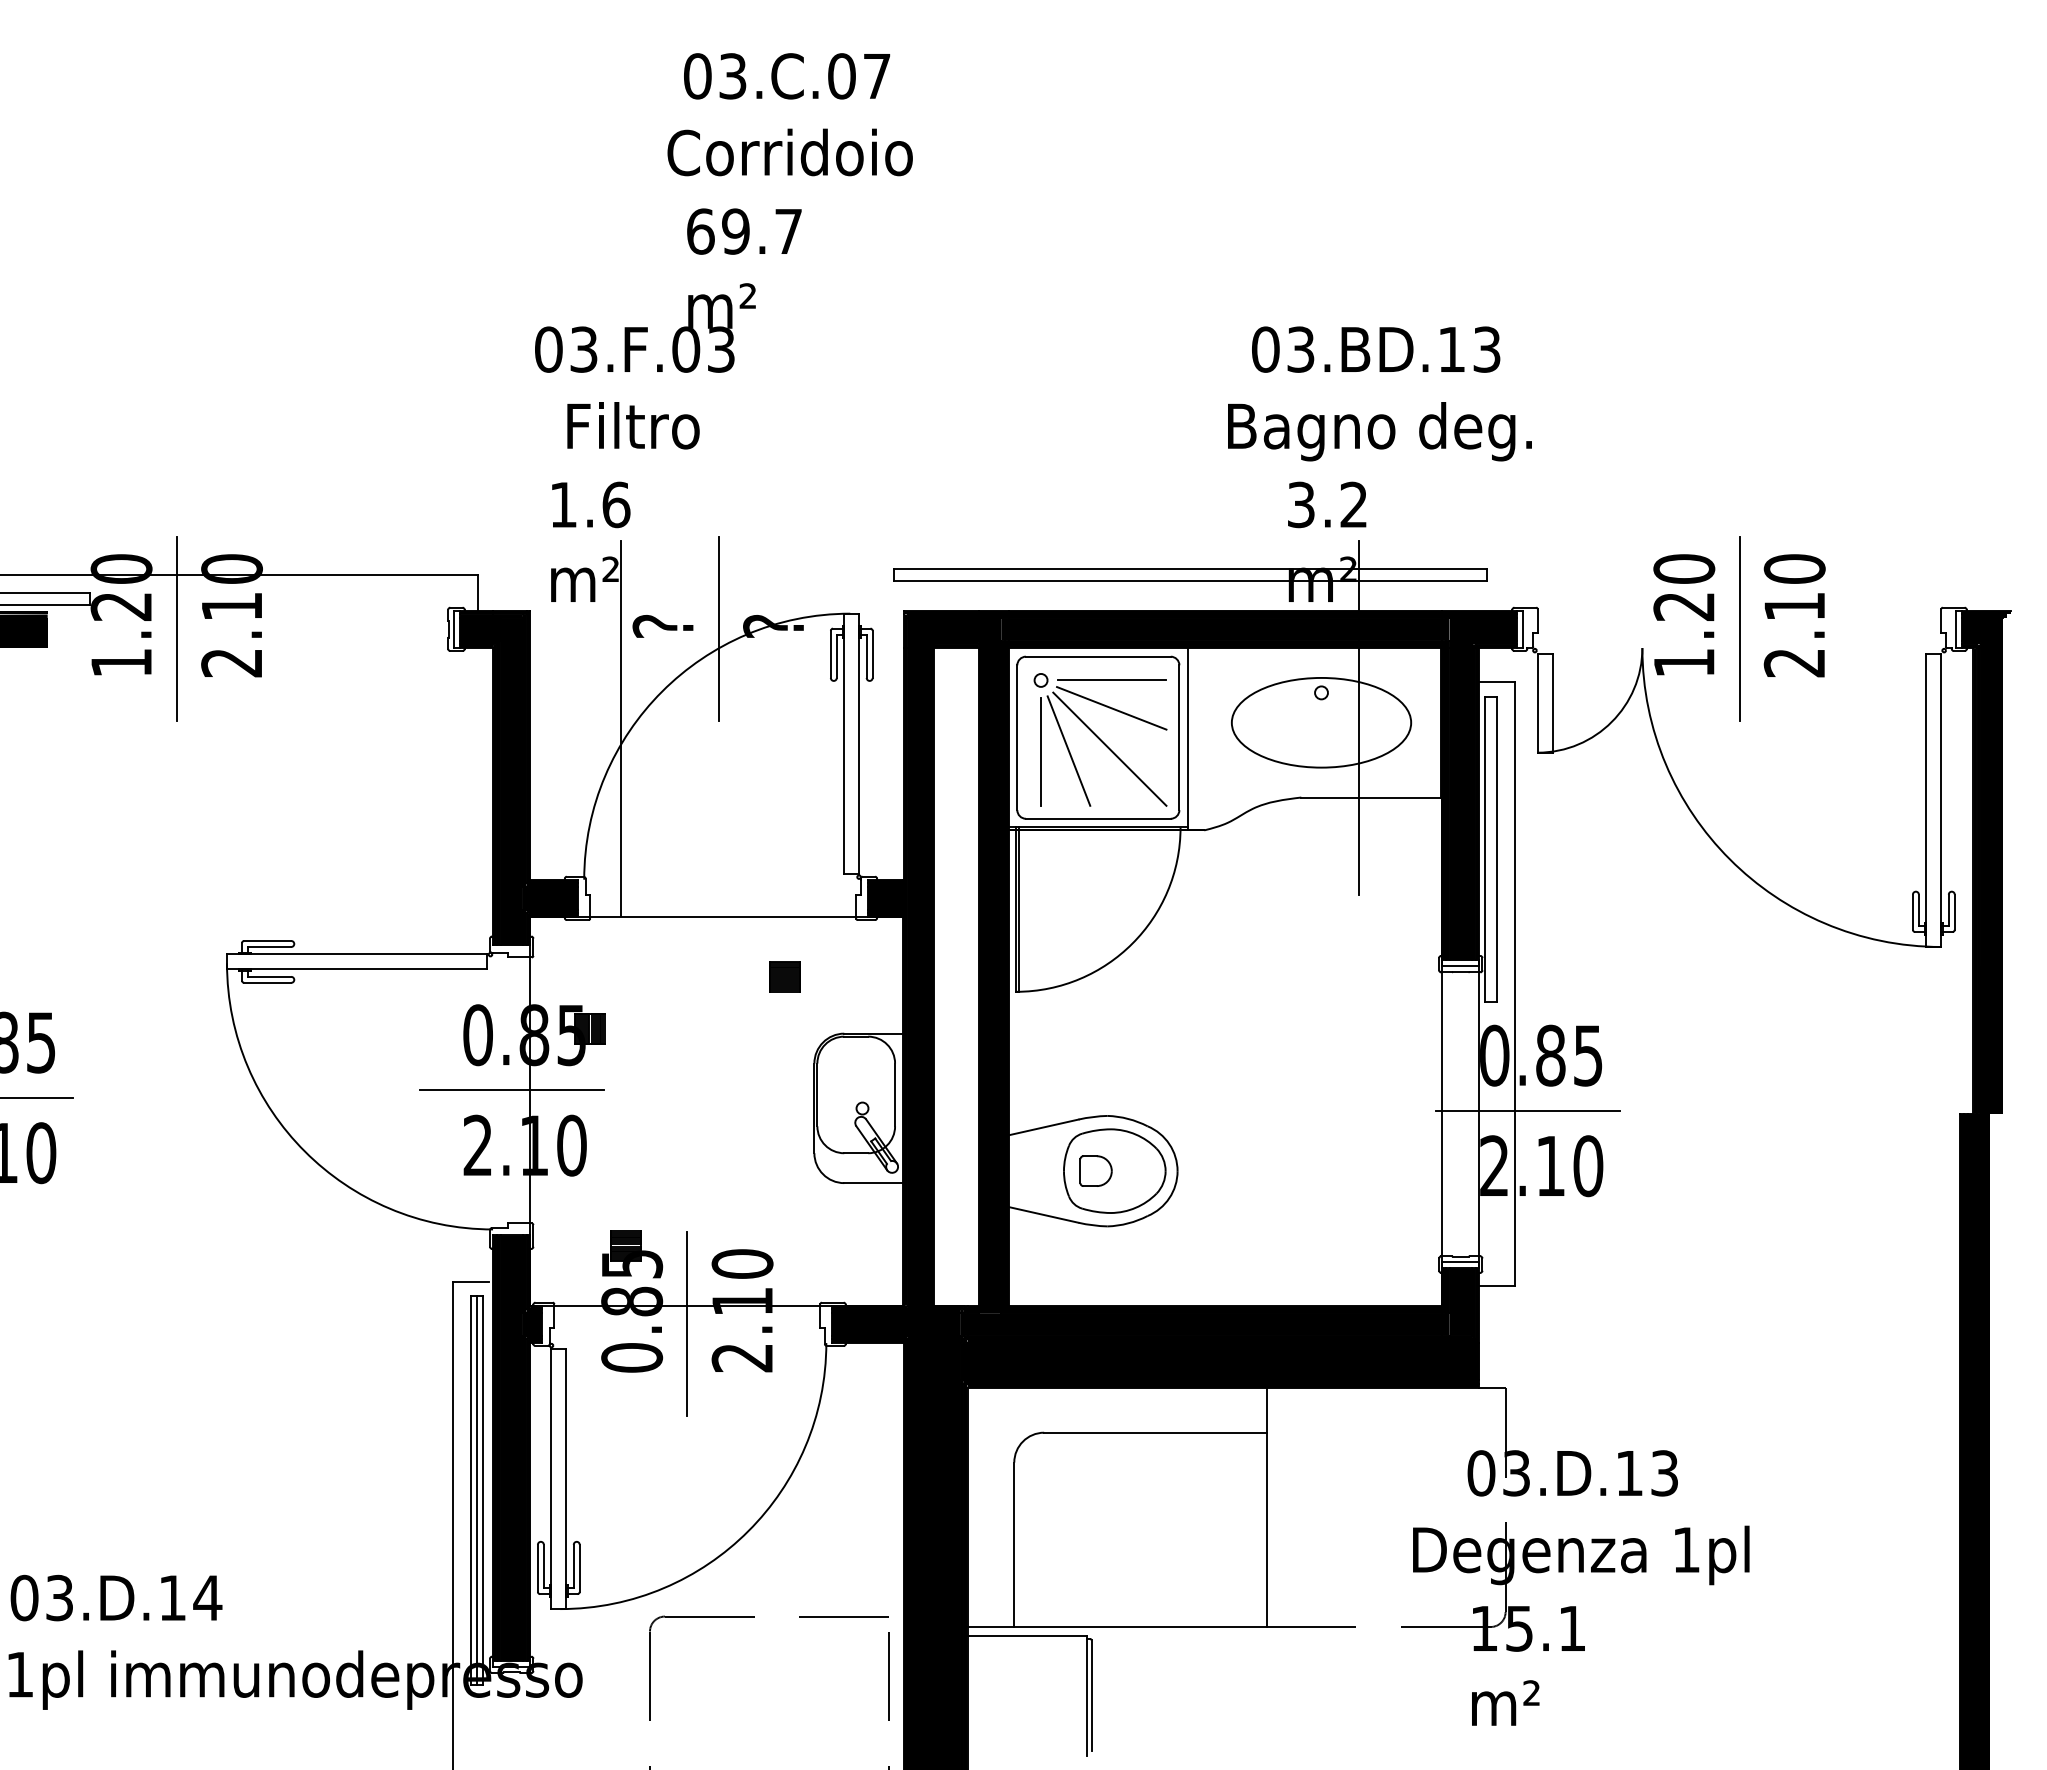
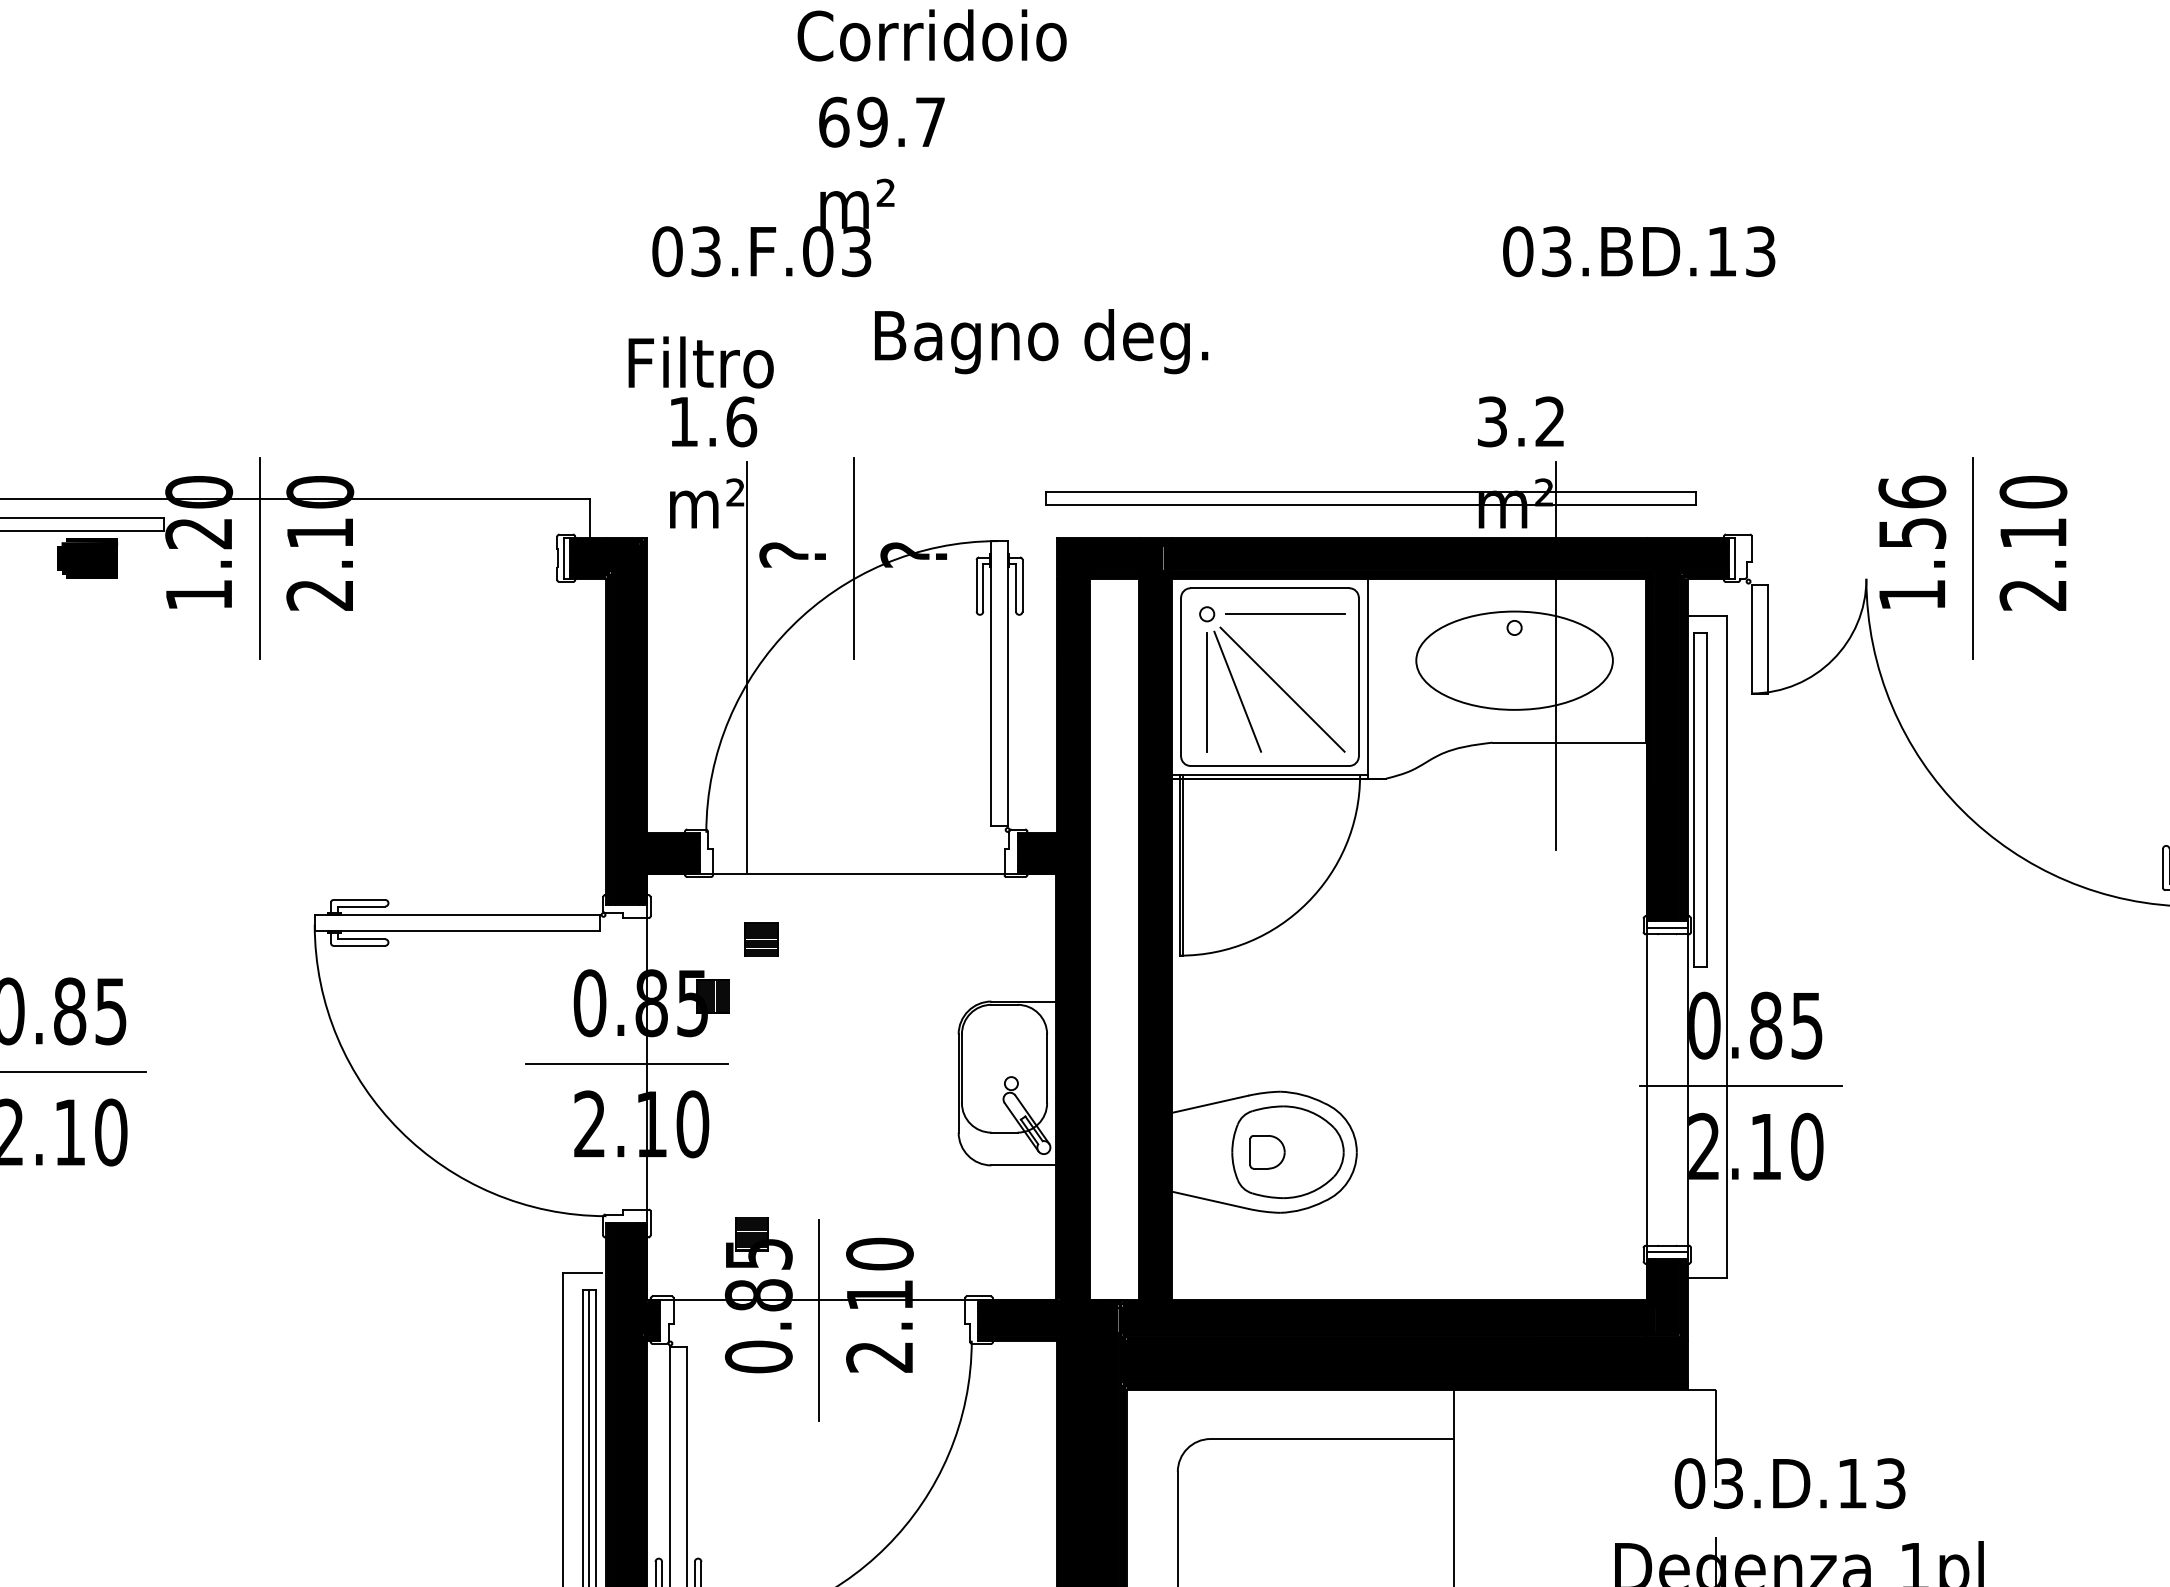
text: (1376, 349) -> (1639, 251), moved
text: (633, 425) -> (701, 362), moved
text: (1379, 431) -> (1041, 341), moved
text: (1684, 587) -> (1912, 512), 1.20 -> 1.56
line: (1111, 708) -> (1284, 645), removed
part: (784, 976) -> (761, 938), moved

